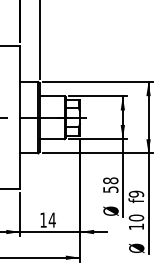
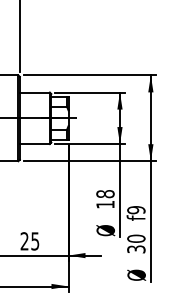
text: (110, 189) -> (105, 204), 58 -> 18
text: (47, 219) -> (29, 240), 14 -> 25
text: (136, 226) -> (136, 248), 10 -> 30

